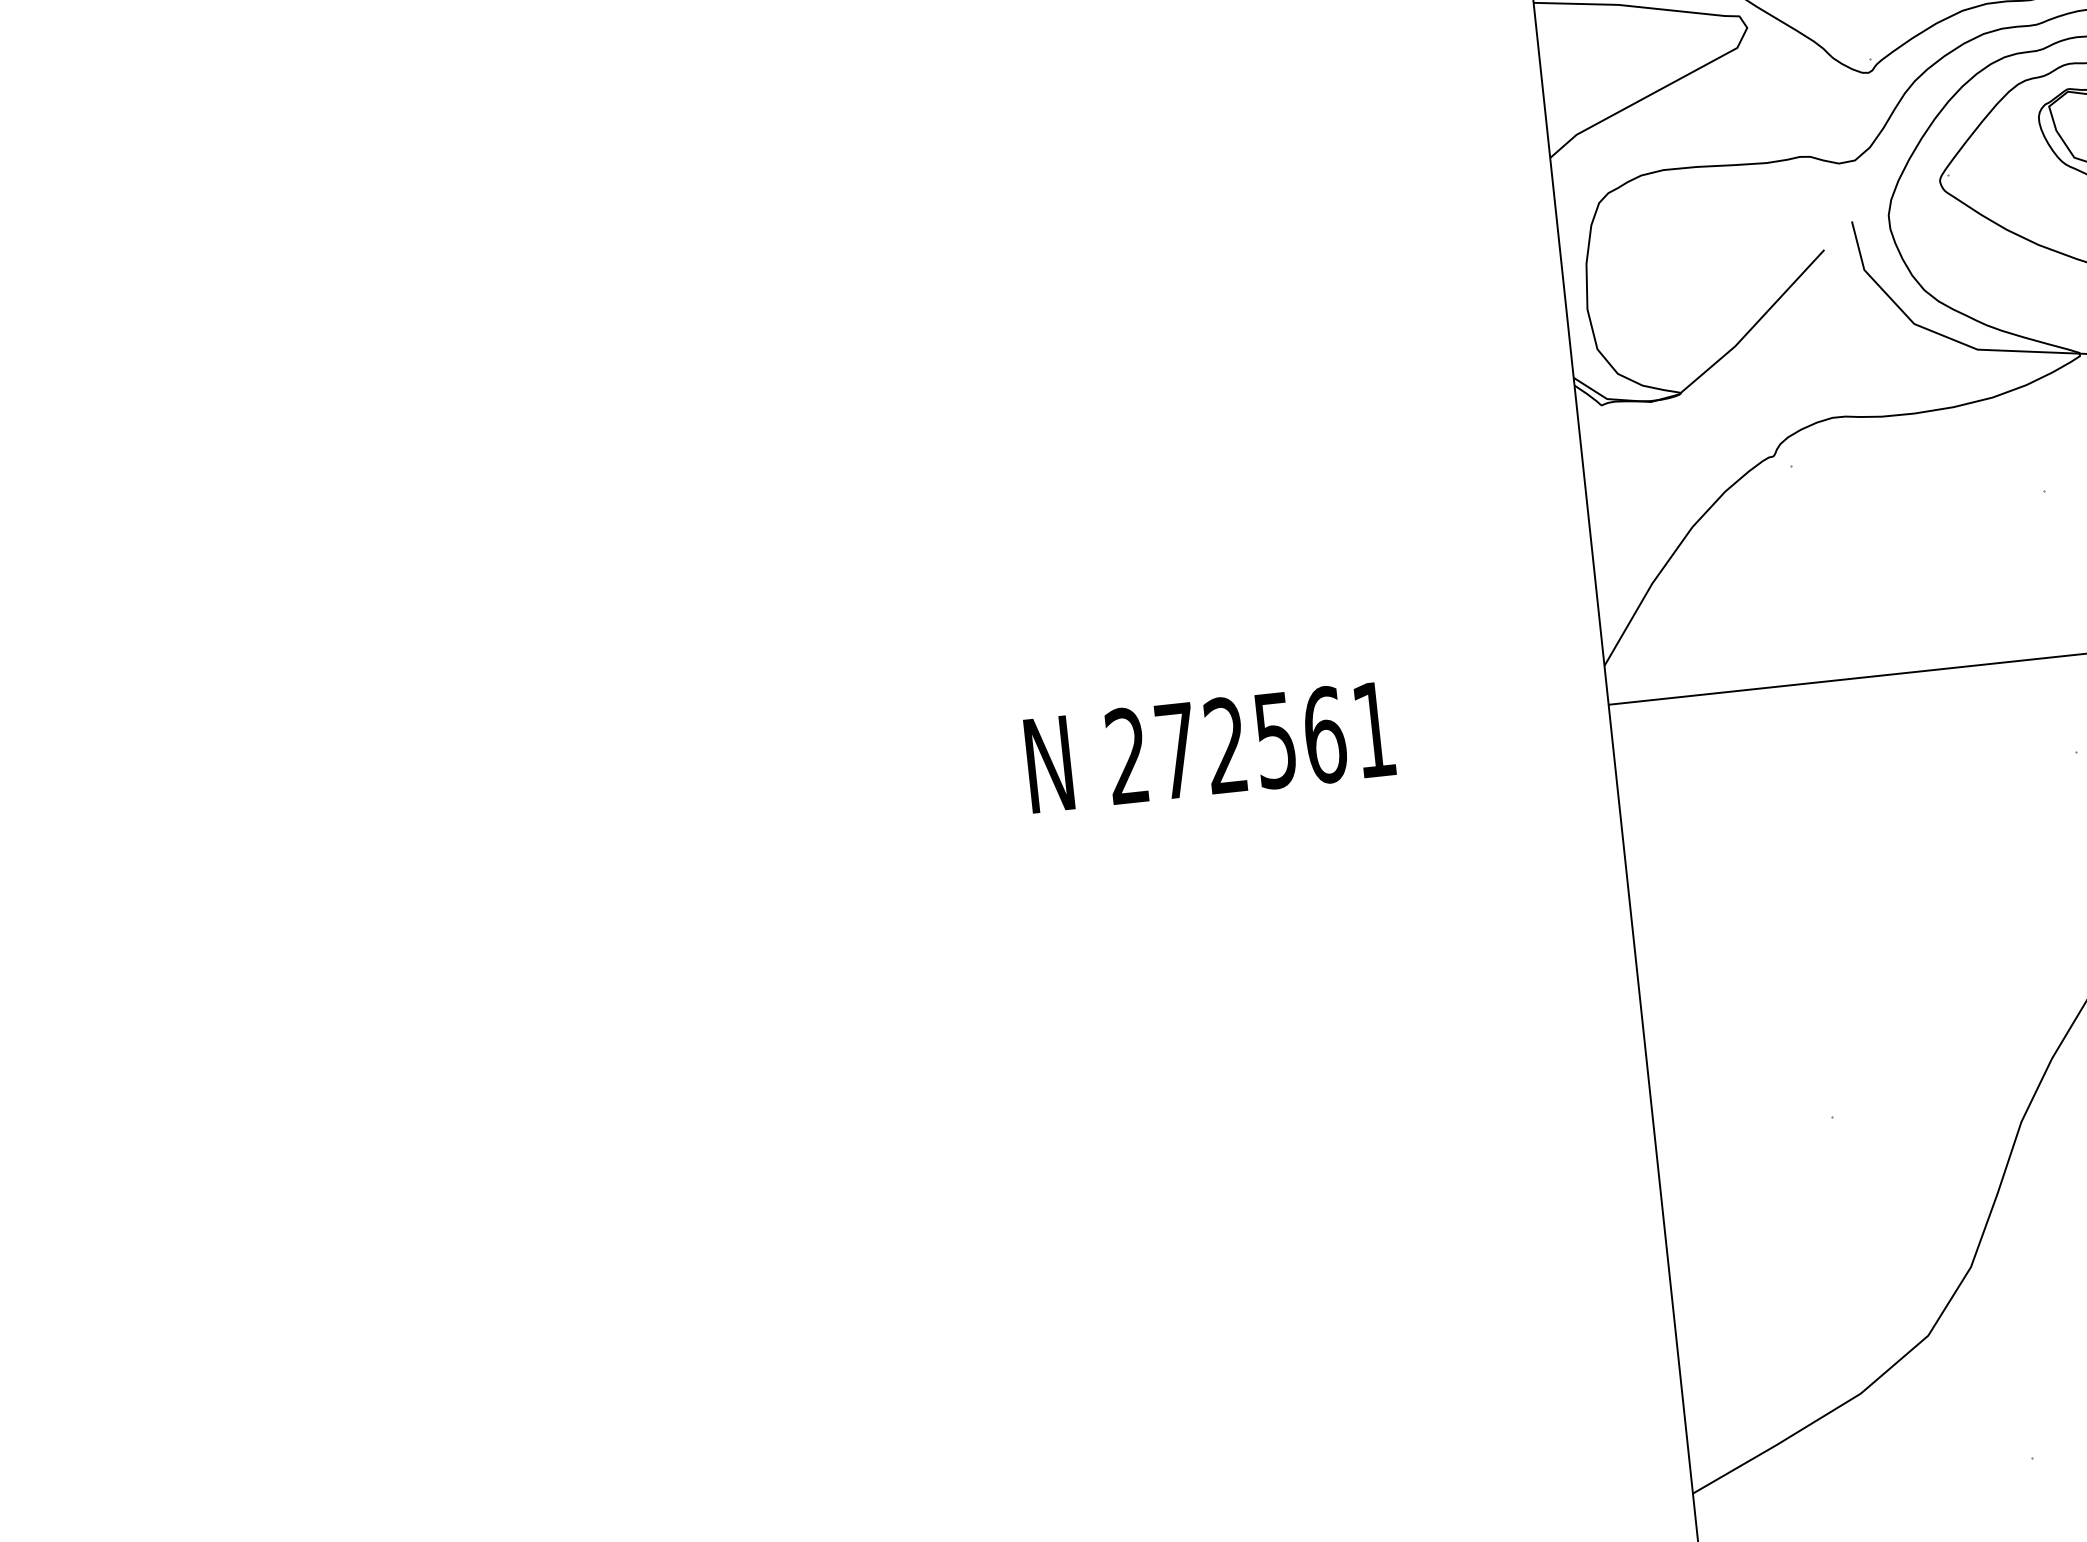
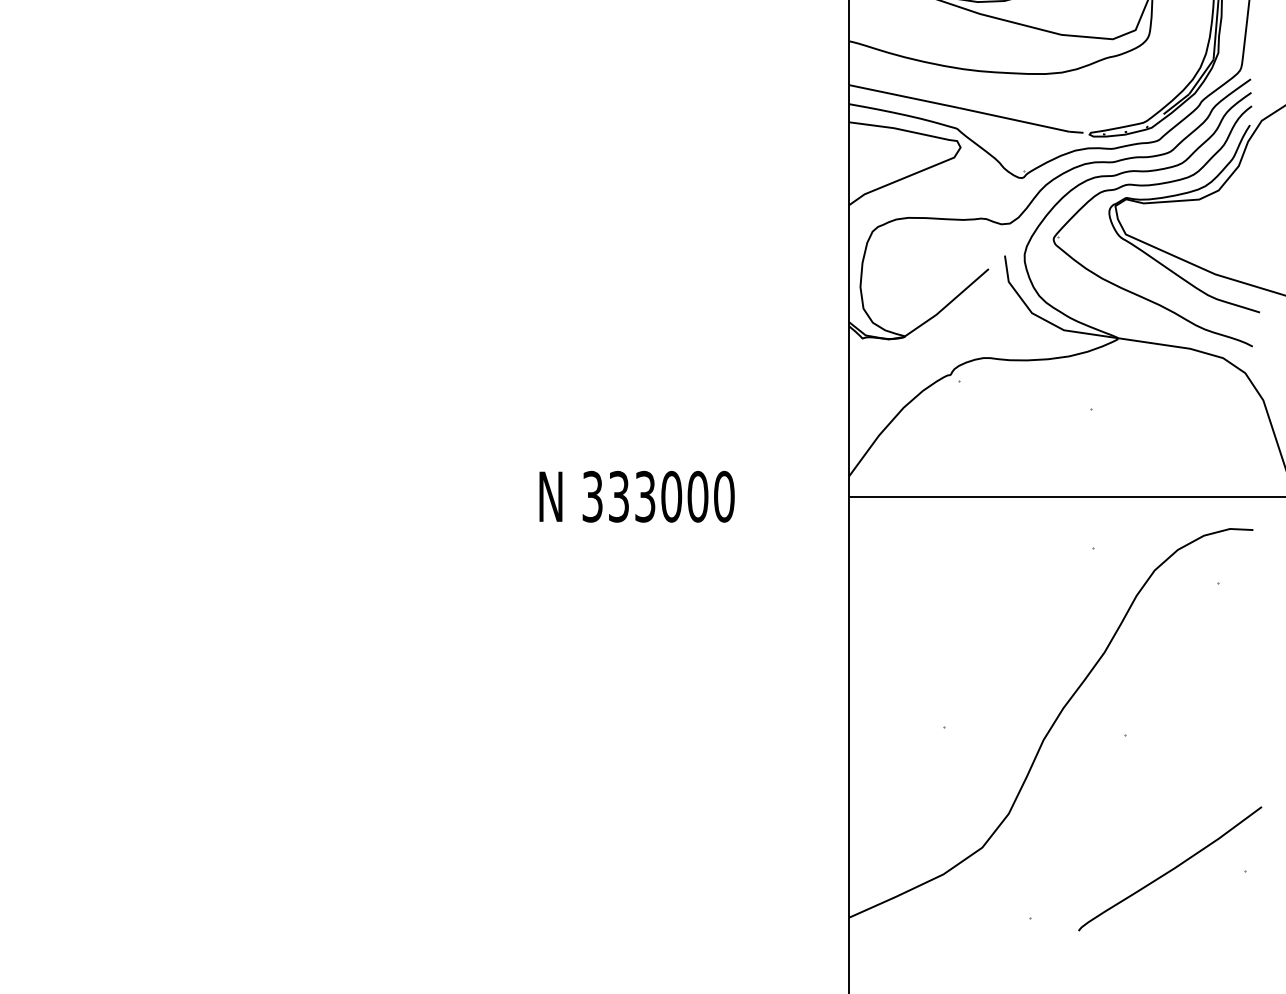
text: (1250, 742) -> (658, 496), 272561 -> 333000

